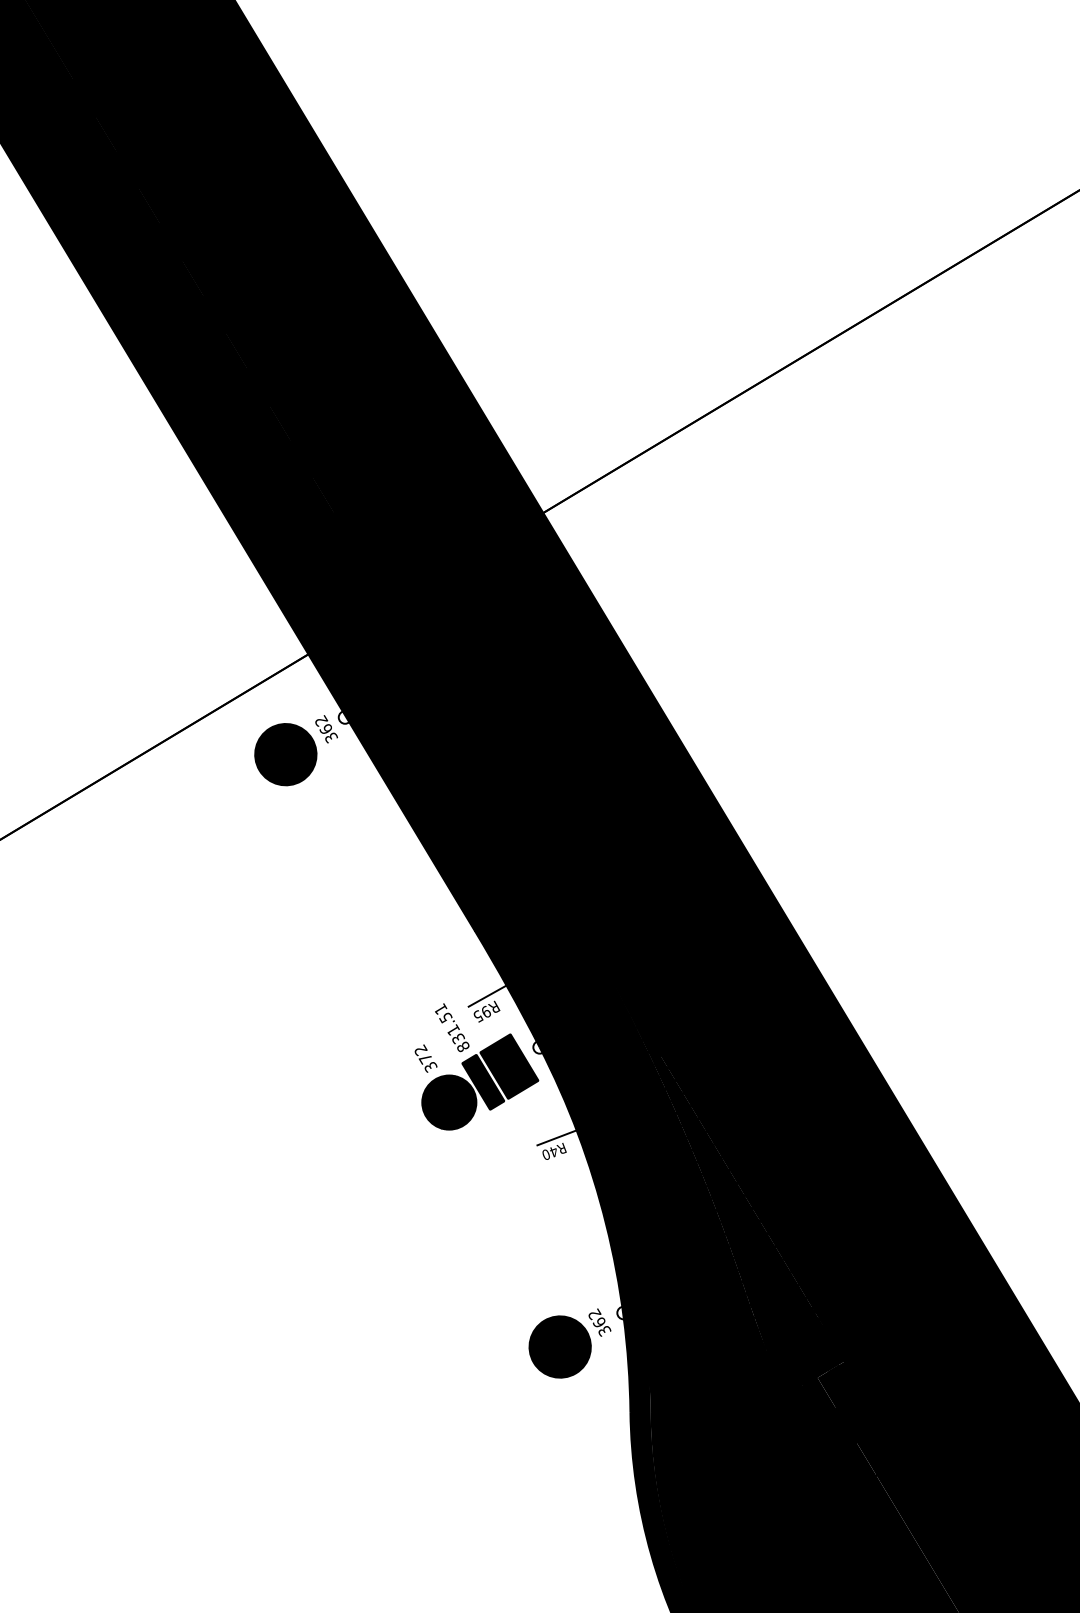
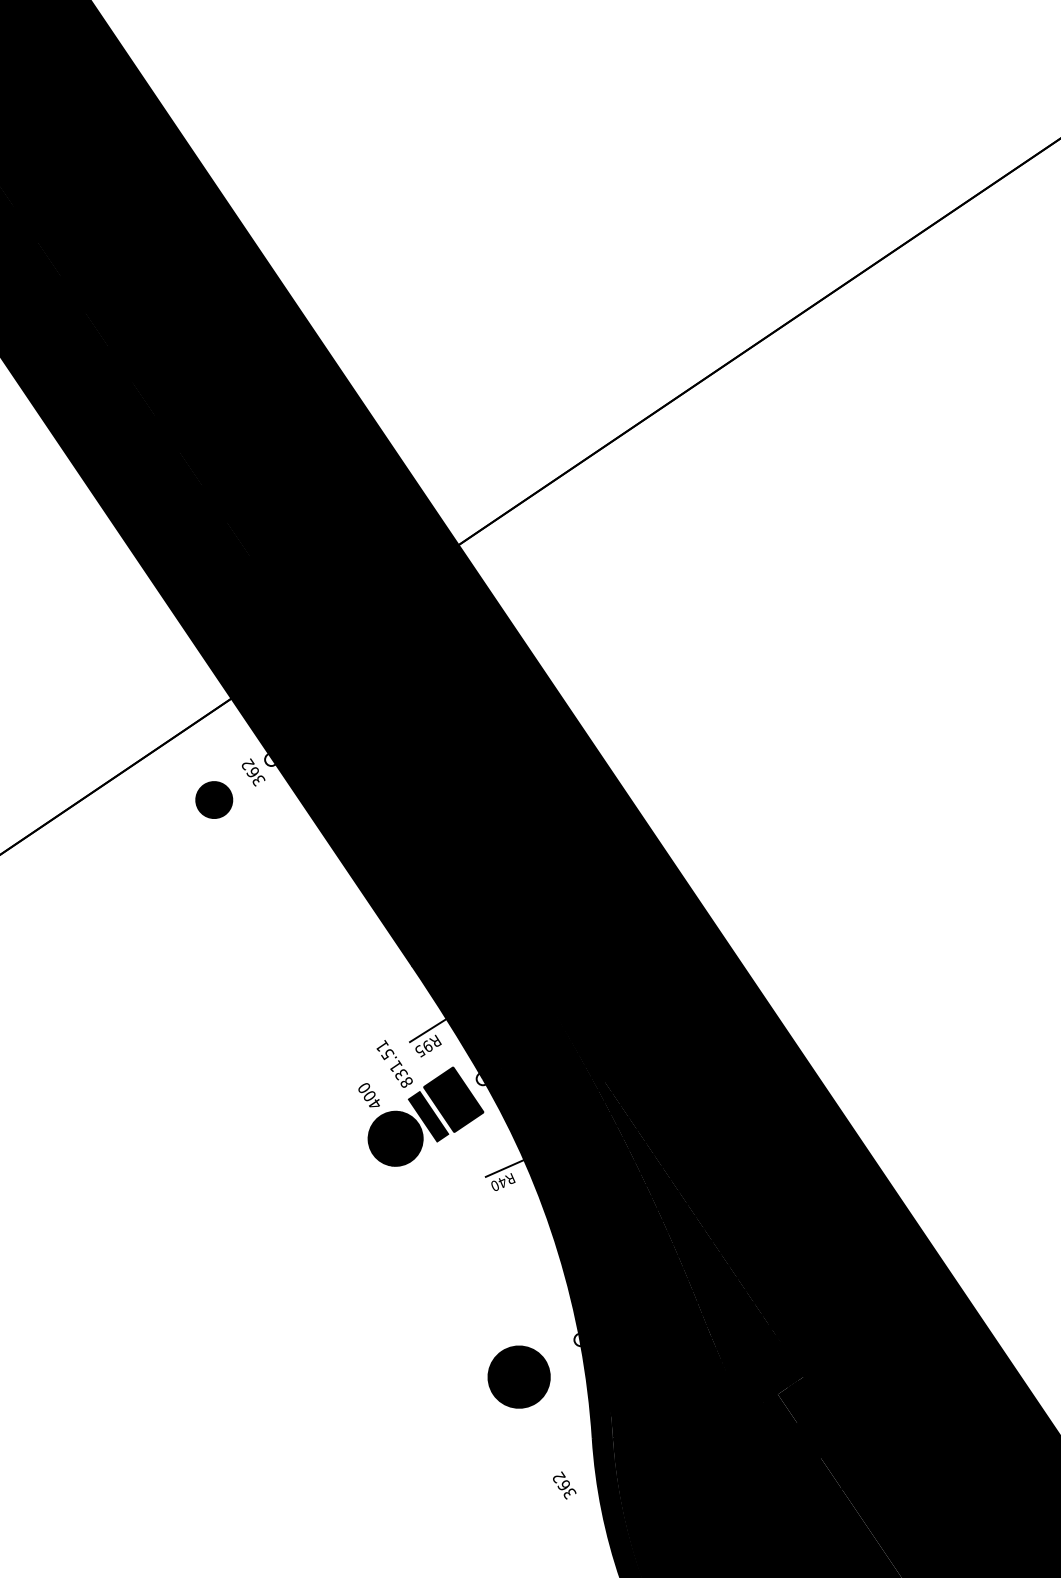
part: (285, 754) -> (213, 799), size x0.6
text: (426, 1058) -> (370, 1095), 372 -> 400
fill: (483, 1082) -> (428, 1116), removed
text: (599, 1322) -> (564, 1485), moved

